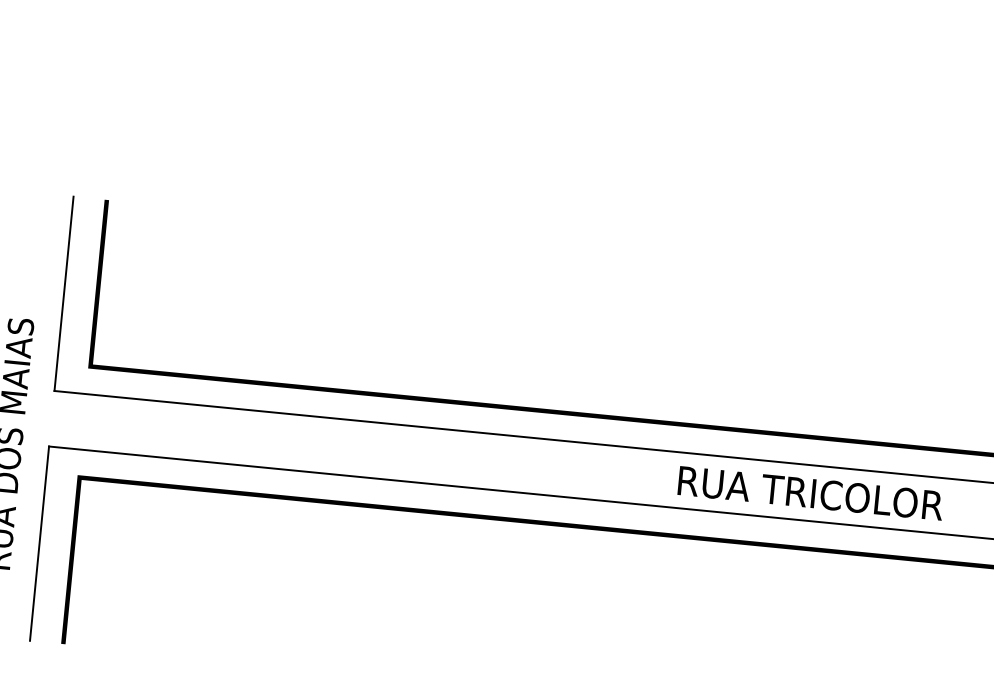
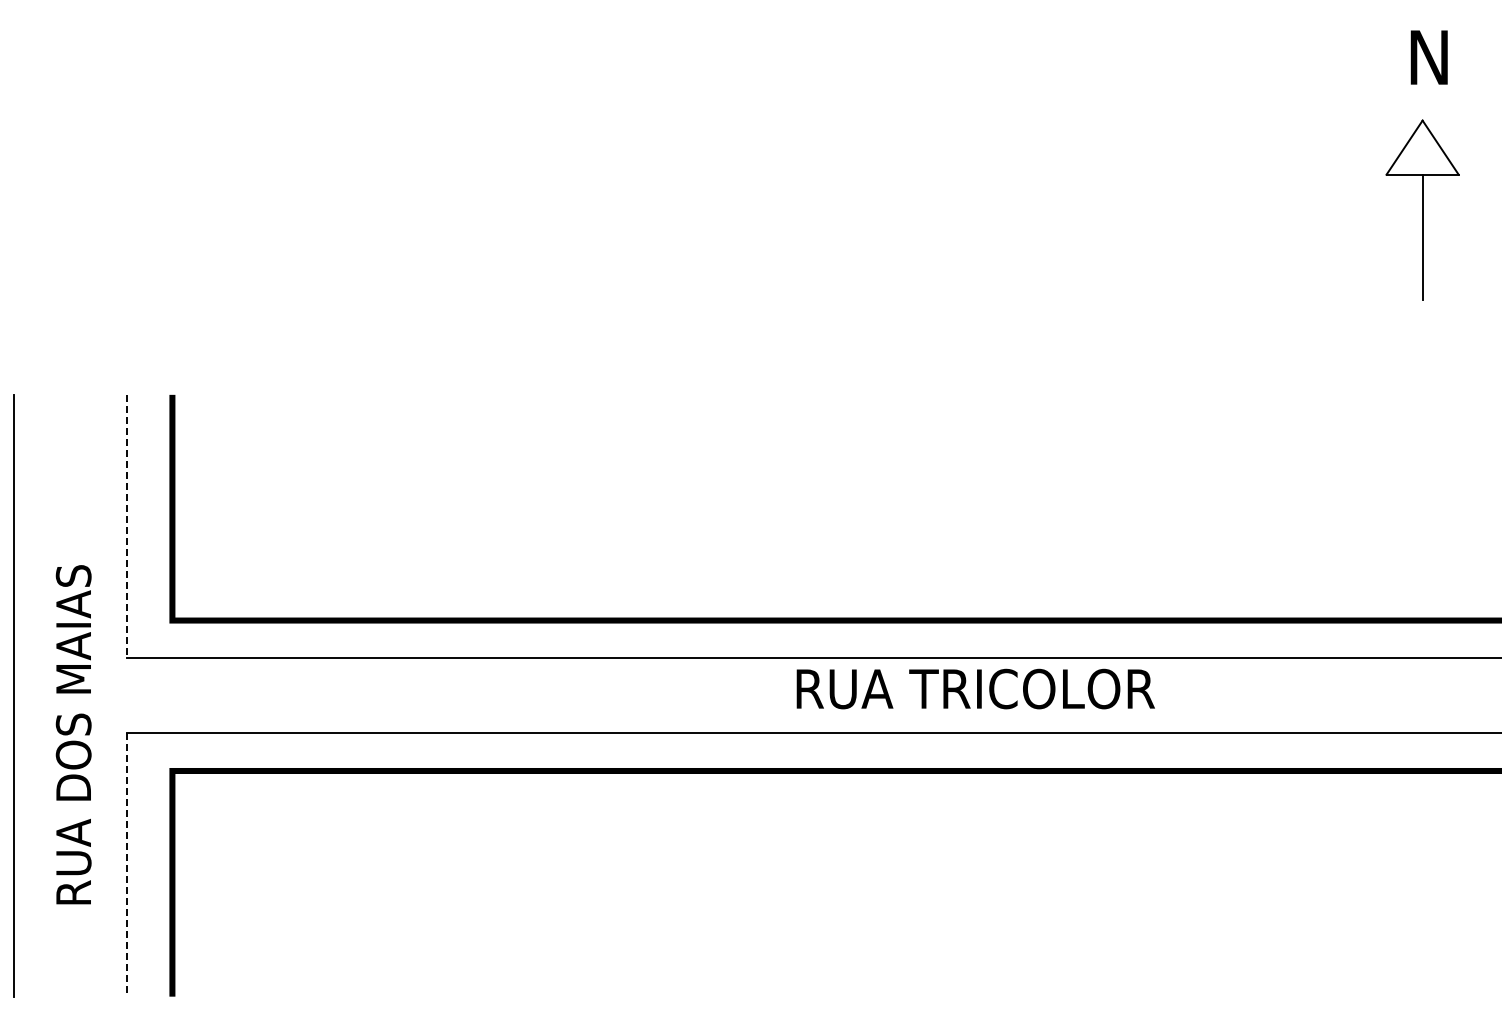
line: (64, 293) -> (127, 526), solid -> dashed
text: (810, 492) -> (975, 688), moved
line: (39, 544) -> (127, 865), solid -> dashed

